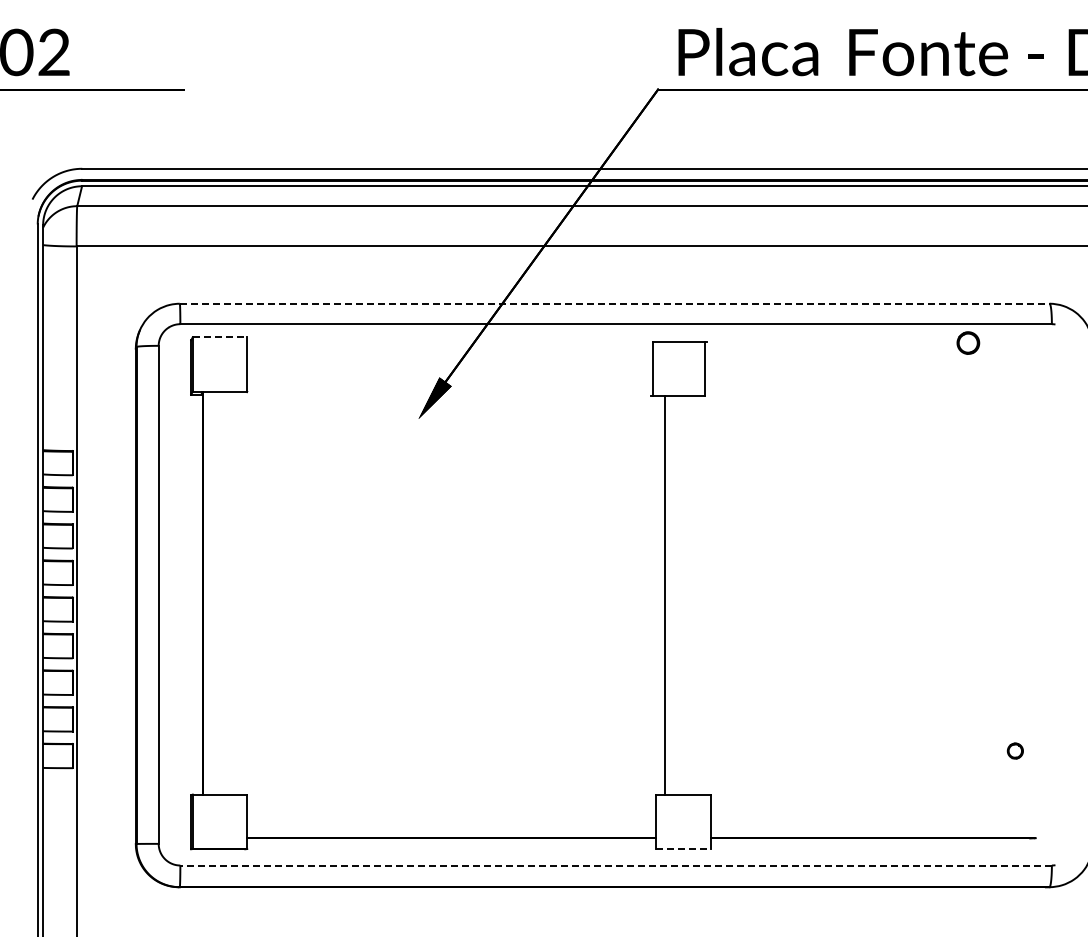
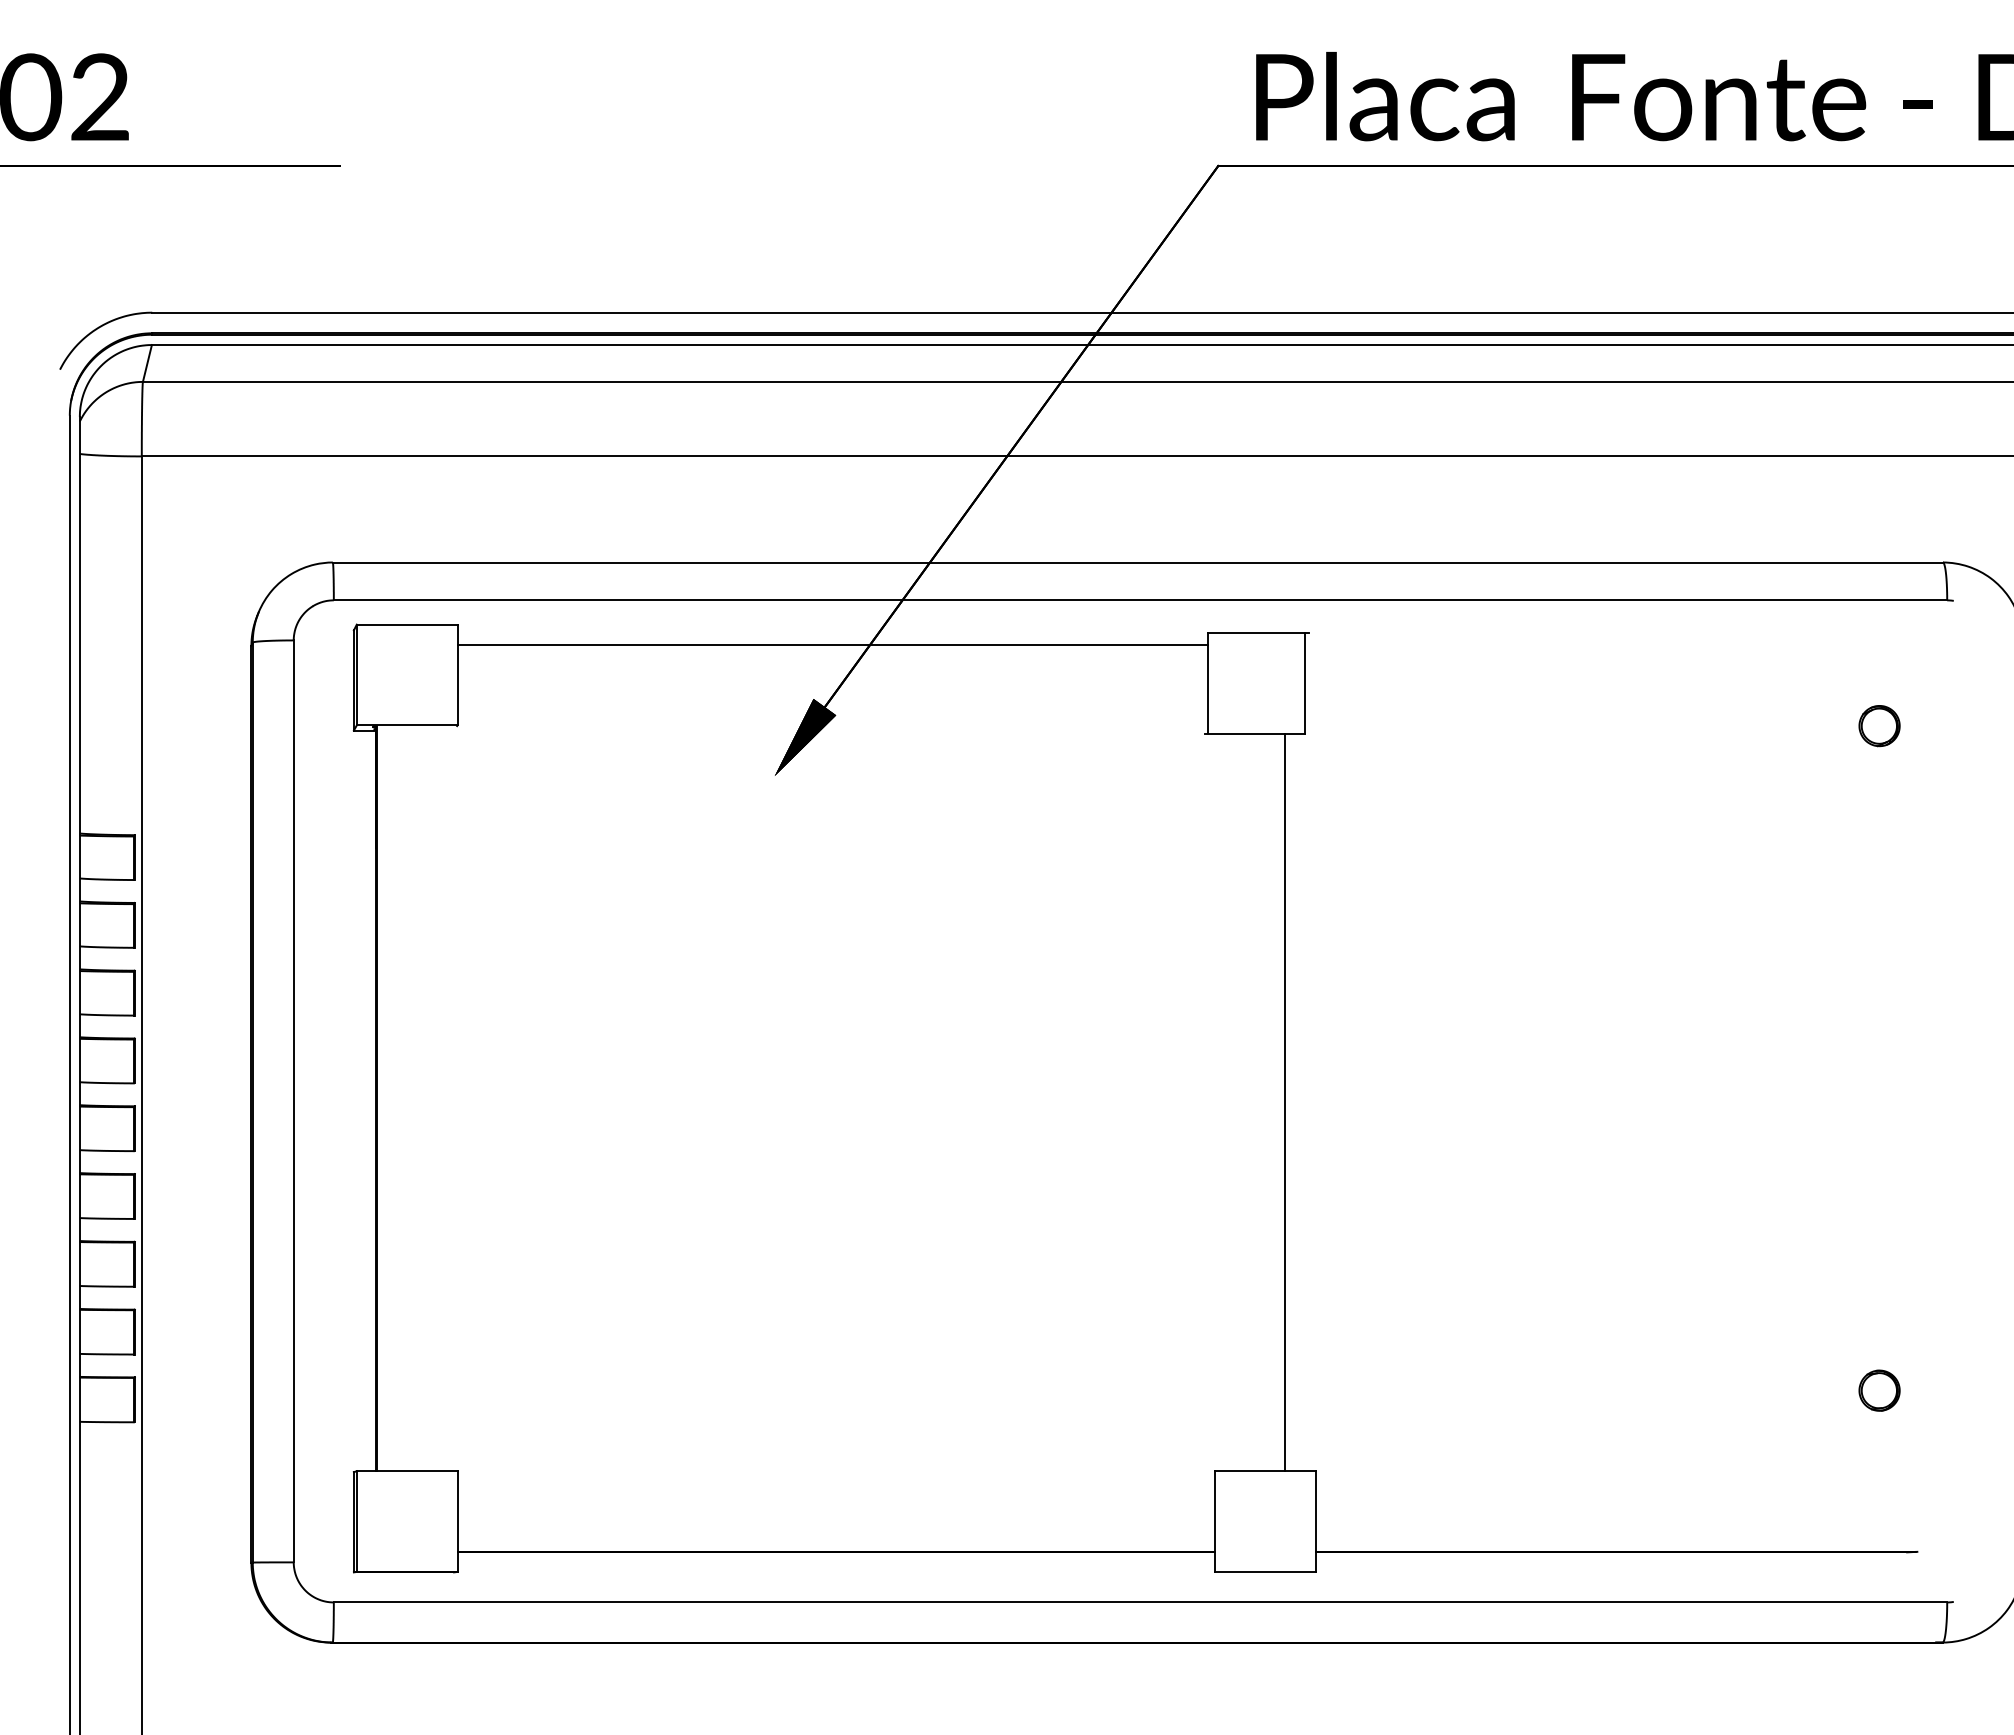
line: (614, 303) -> (1137, 562), dashed -> solid
line: (220, 337) -> (408, 624), dashed -> solid
part: (968, 342) -> (1879, 724), moved
line: (449, 348) -> (832, 645), added
line: (665, 595) -> (1285, 1102), moved
part: (1015, 750) -> (1879, 1389), size x1.43
line: (684, 849) -> (1267, 1572), dashed -> solid
line: (616, 865) -> (1141, 1602), dashed -> solid

